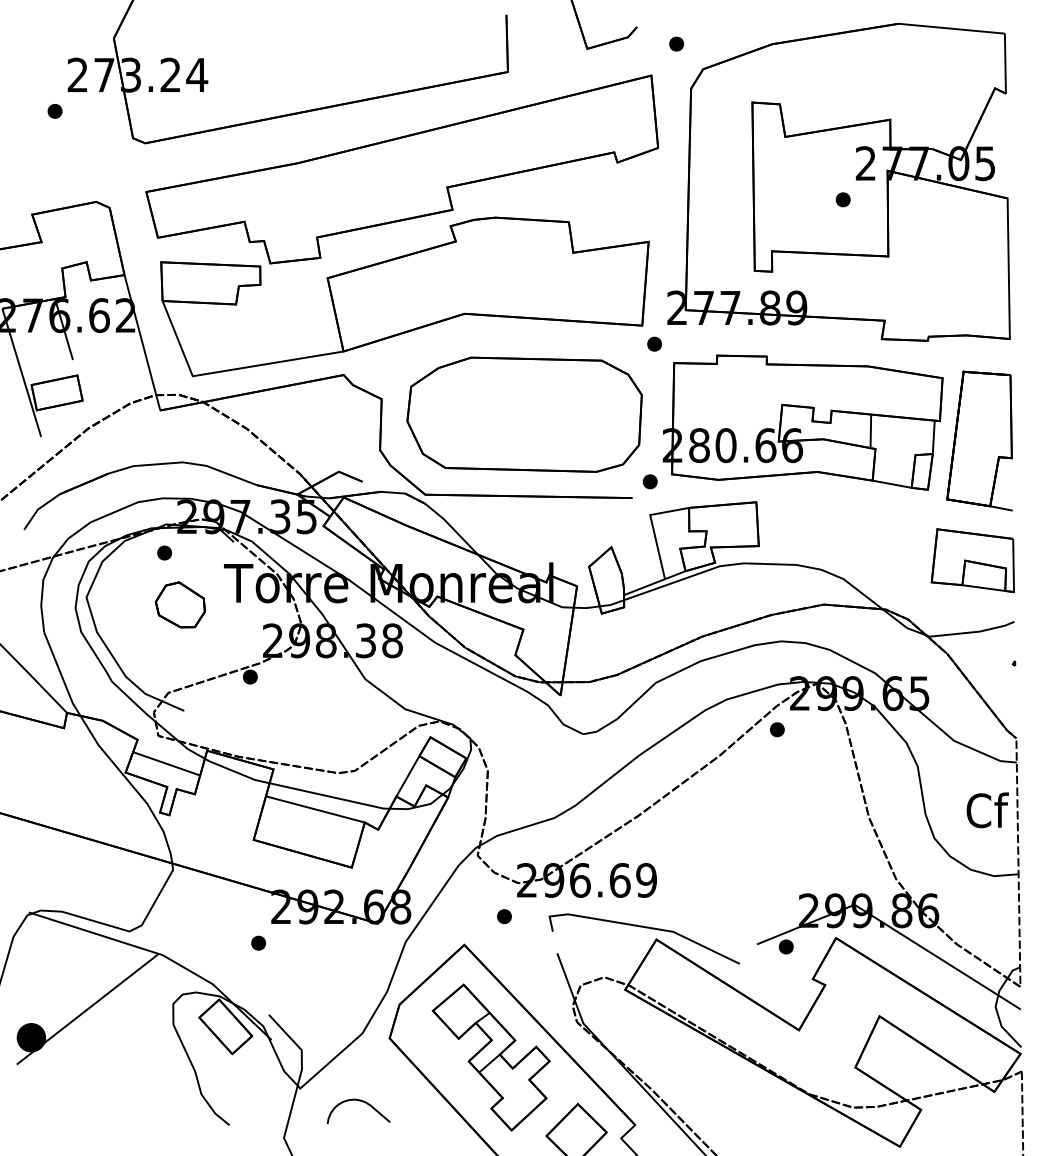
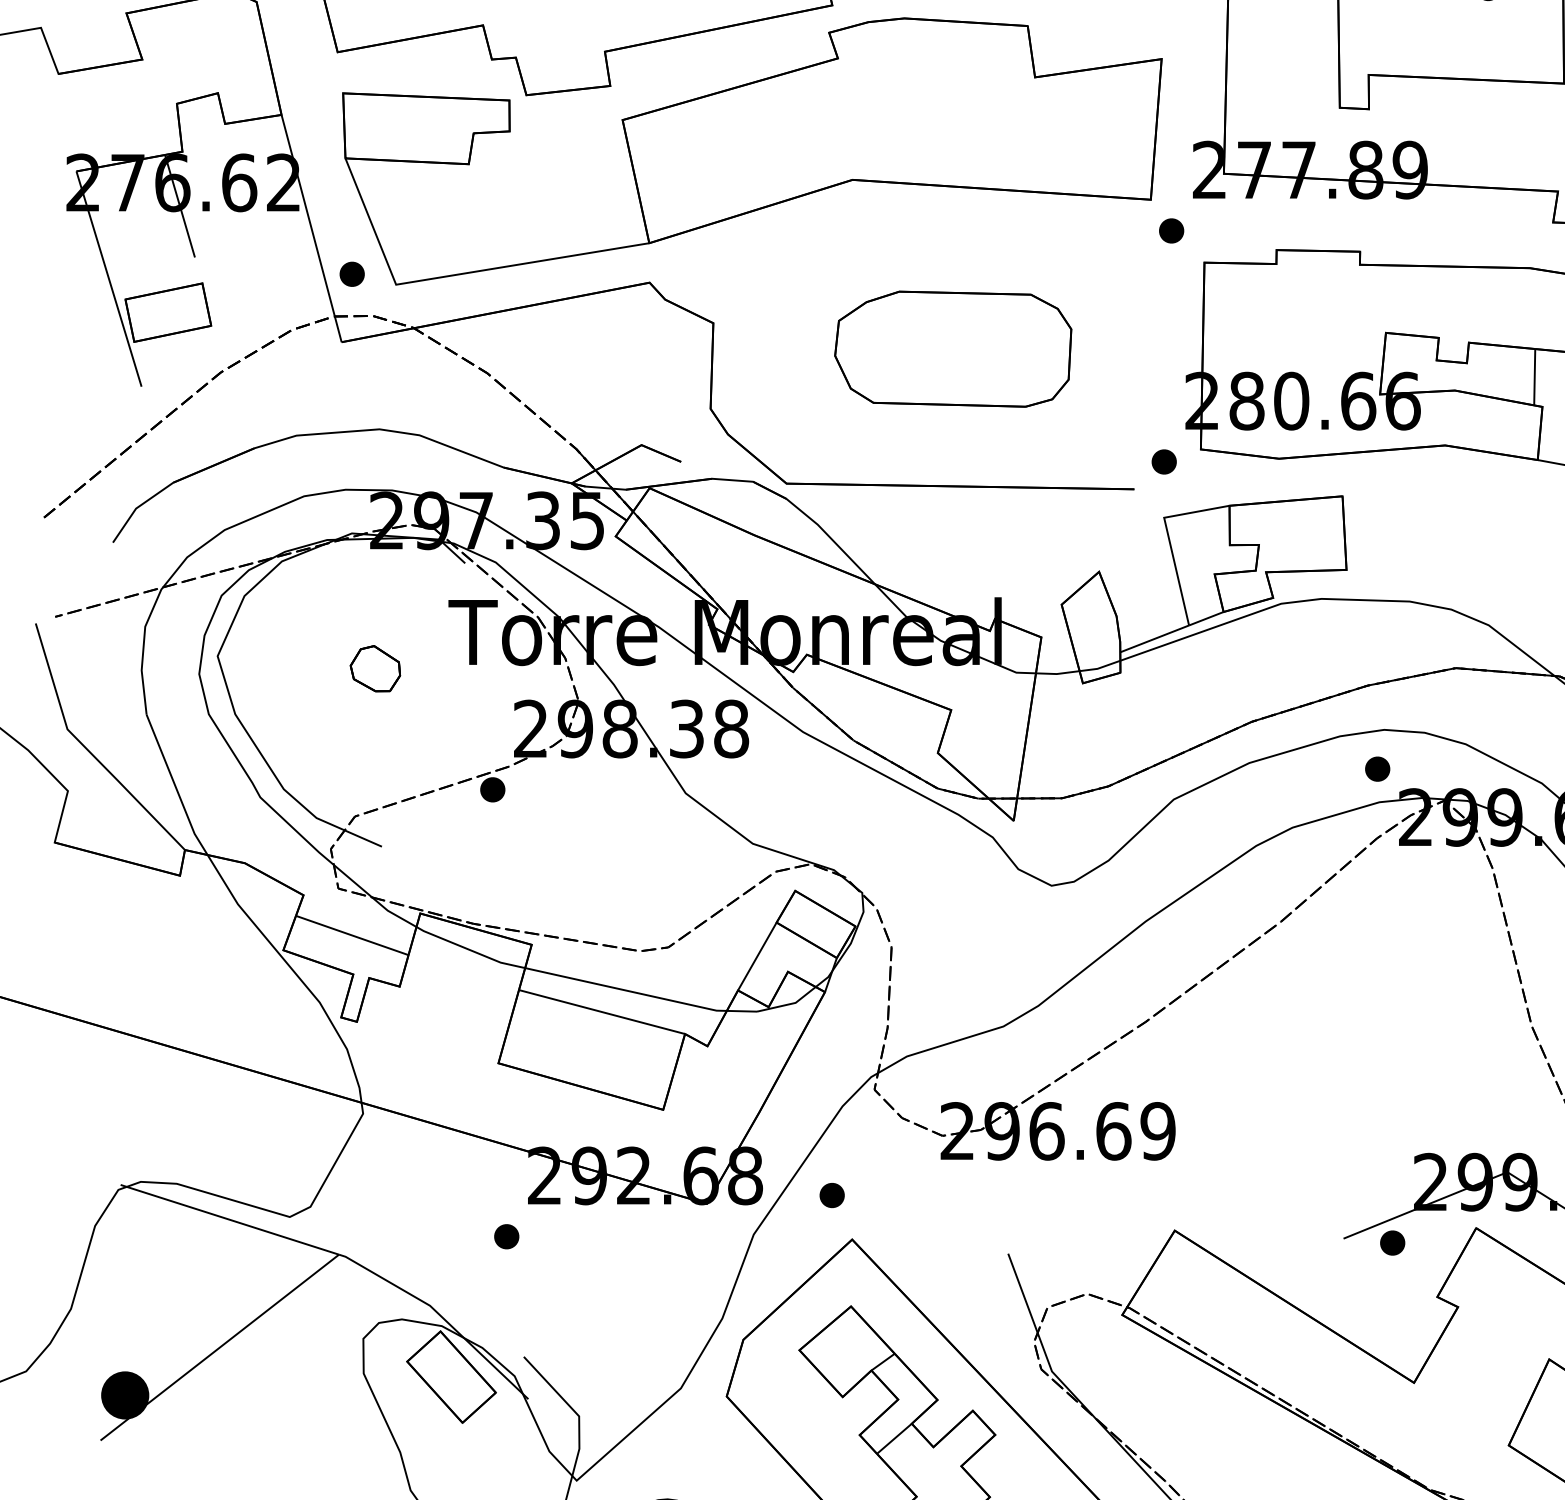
part: (524, 414) -> (953, 348), size x0.6
part: (164, 552) -> (352, 273), moved
part: (180, 604) -> (375, 667), size x0.6
part: (777, 729) -> (1377, 768), moved
part: (504, 916) -> (832, 1195), moved
line: (645, 928) -> (1156, 1212), removed

